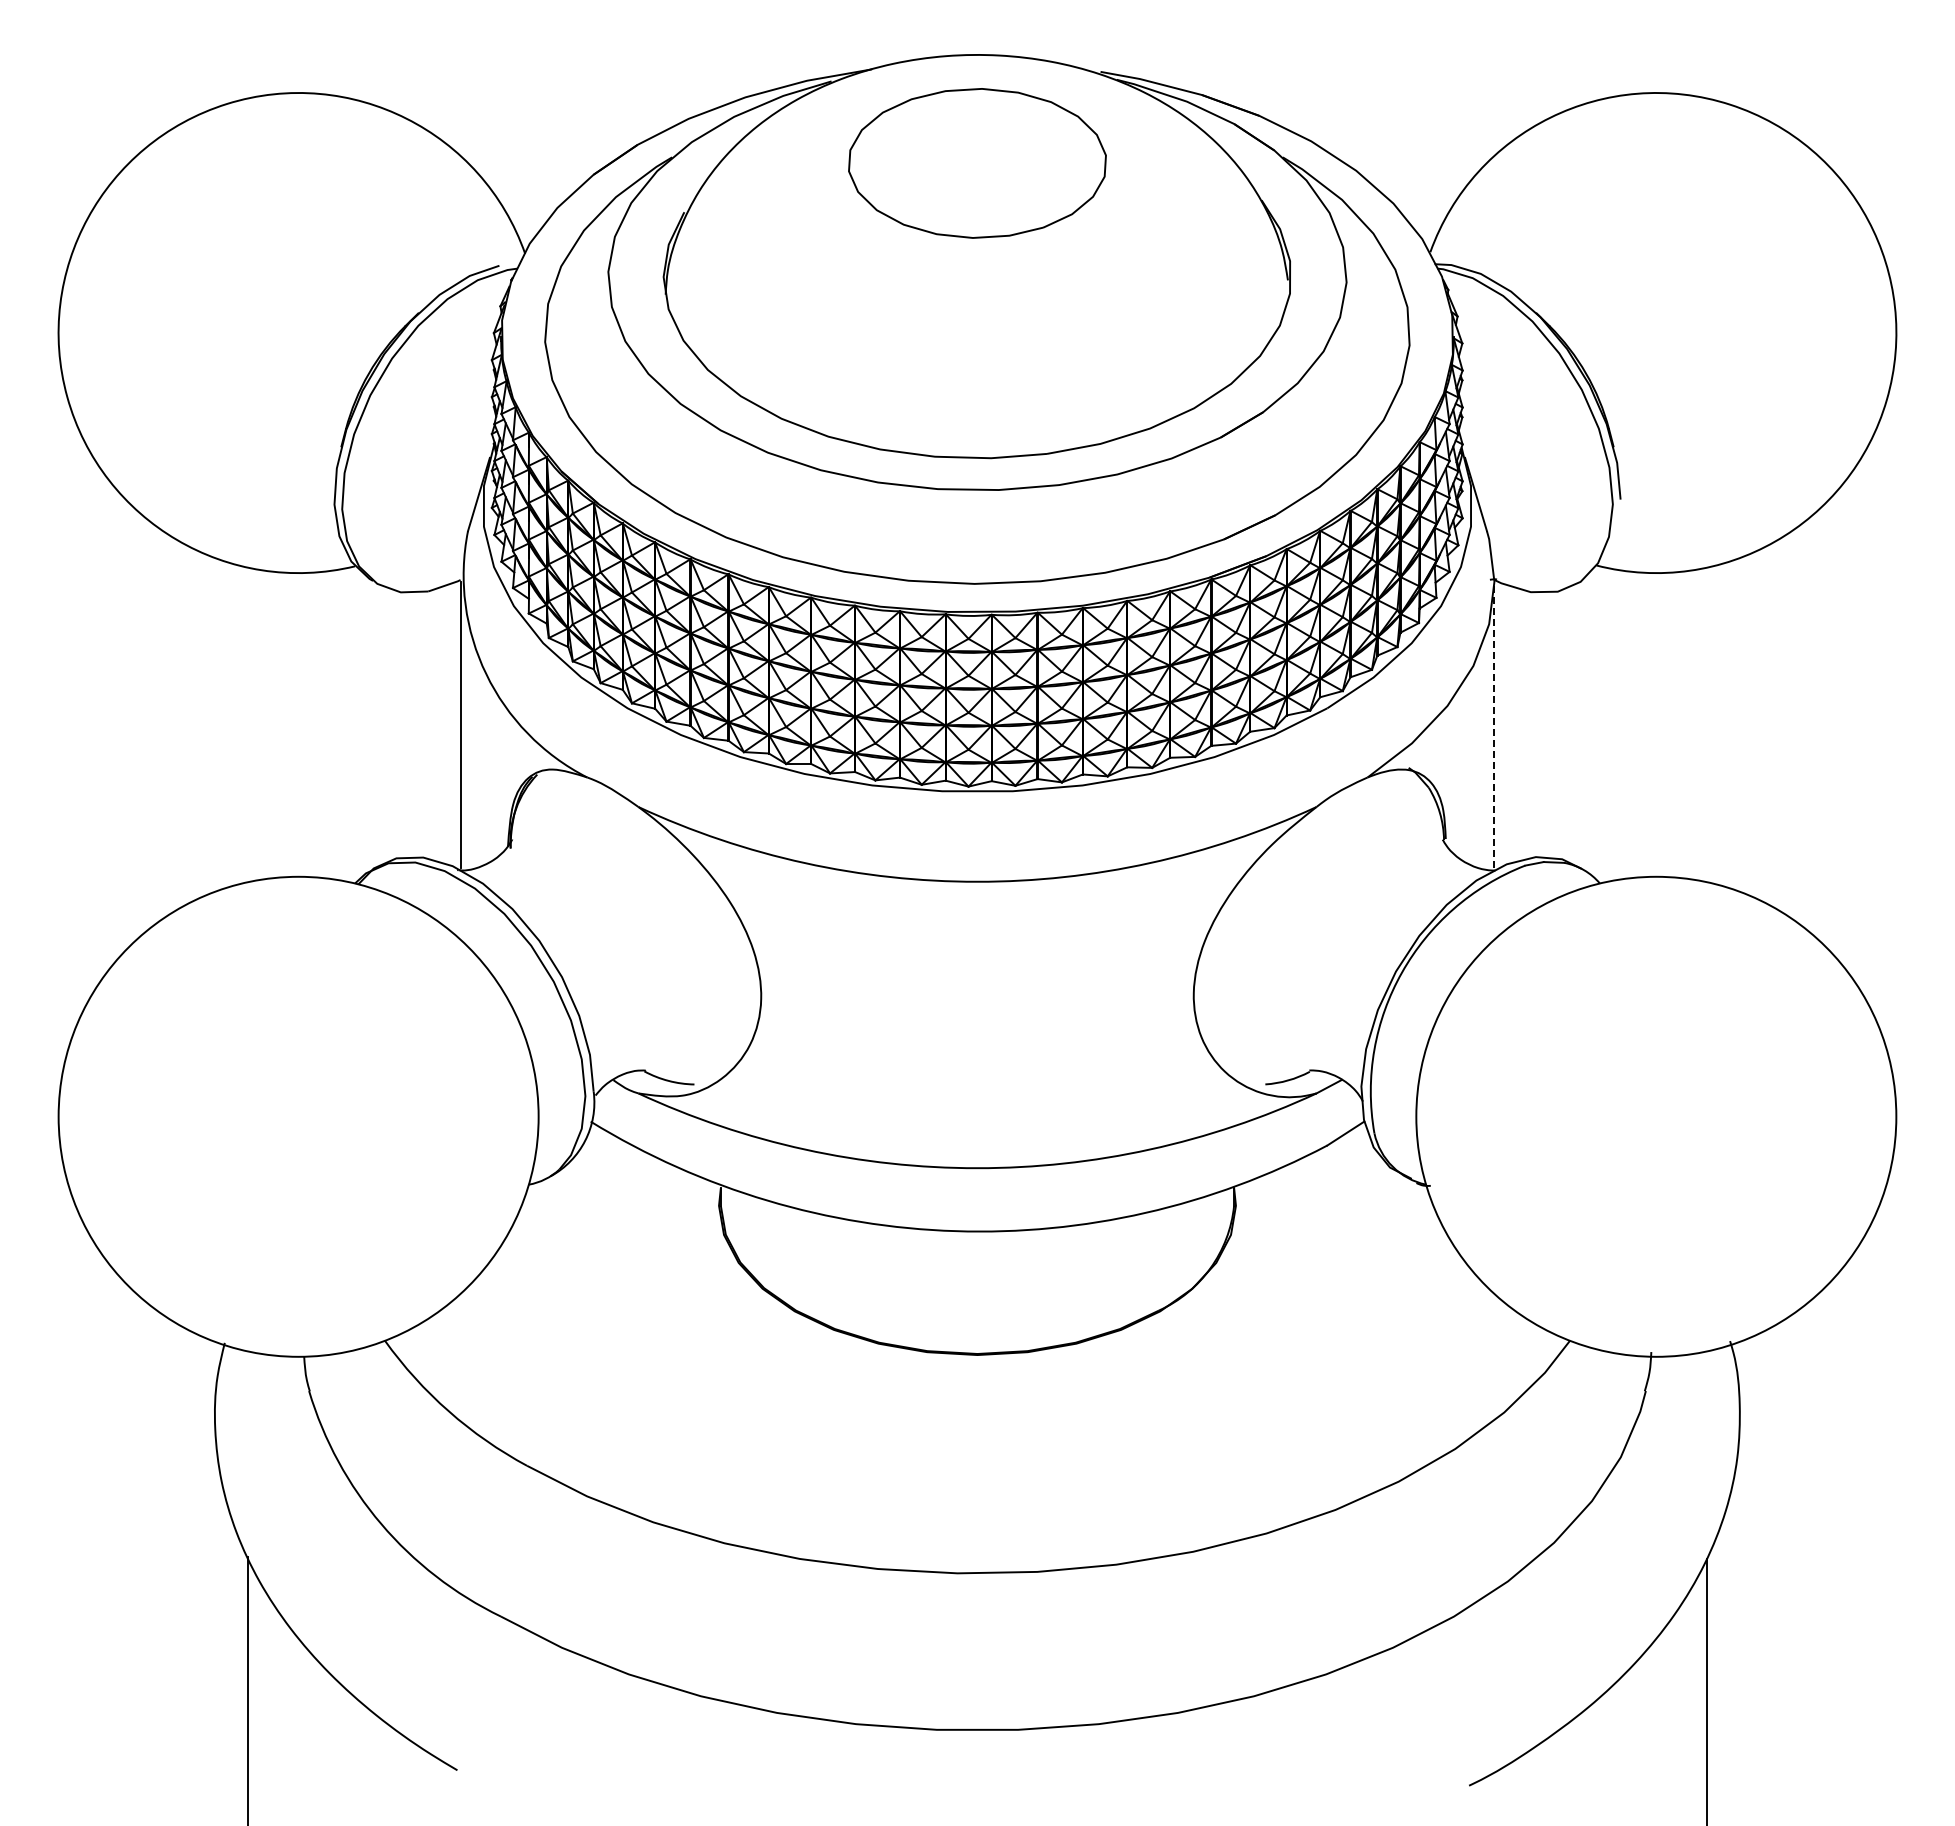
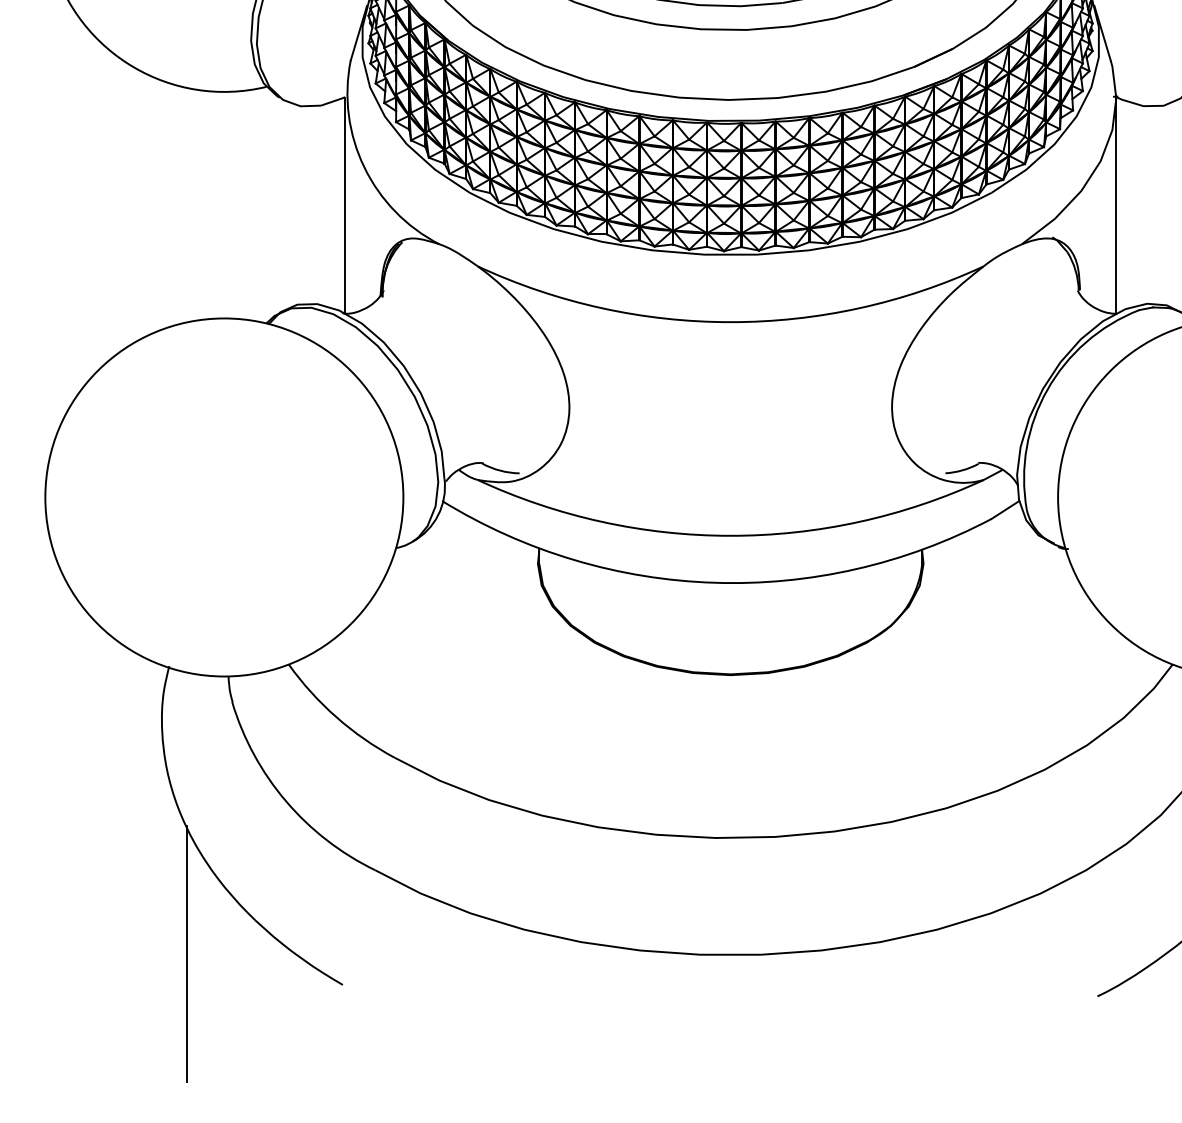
line: (1494, 724) -> (1116, 204), dashed -> solid

